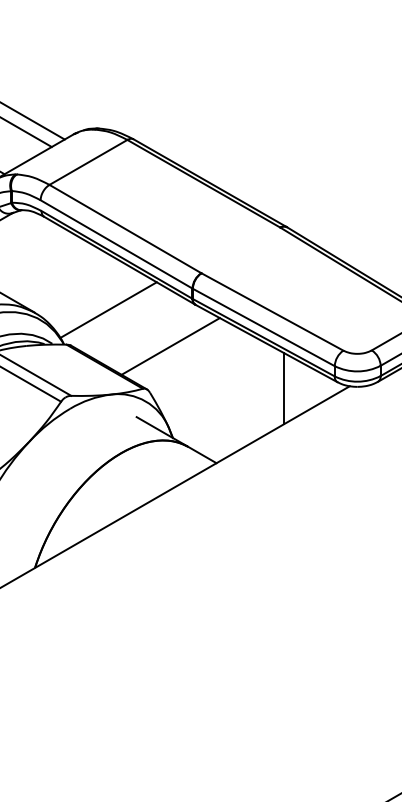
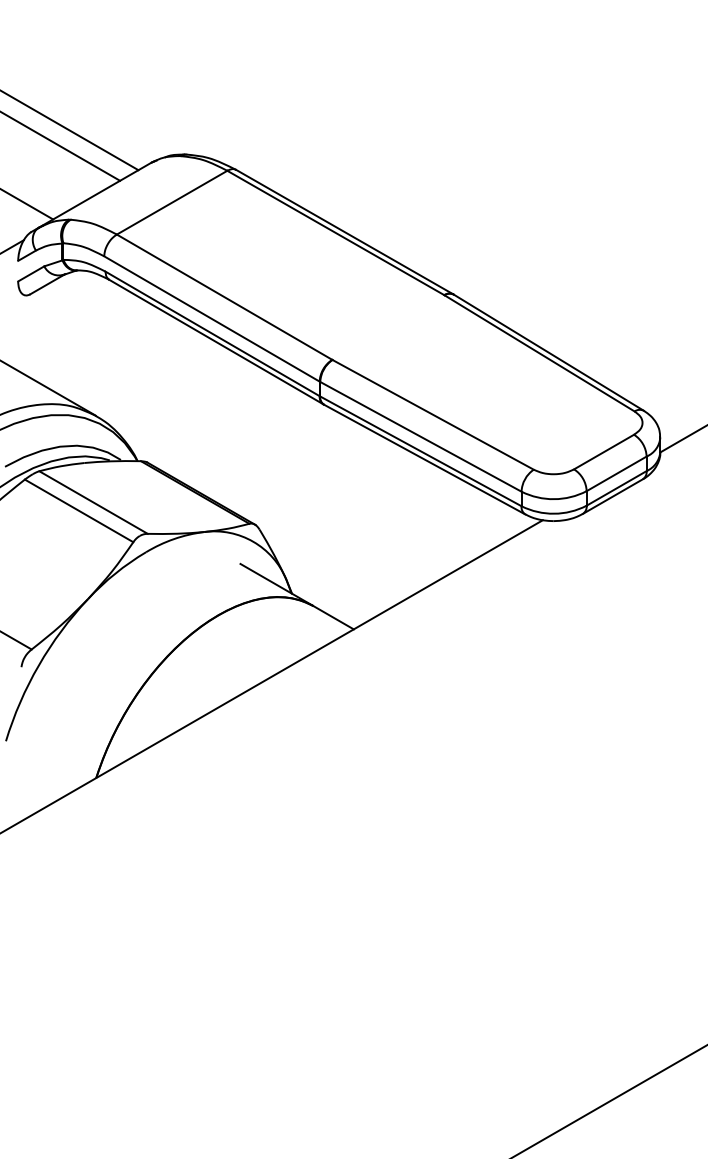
line: (108, 309) -> (200, 411), removed
line: (170, 346) -> (288, 463), removed
line: (283, 388) -> (449, 523), removed

